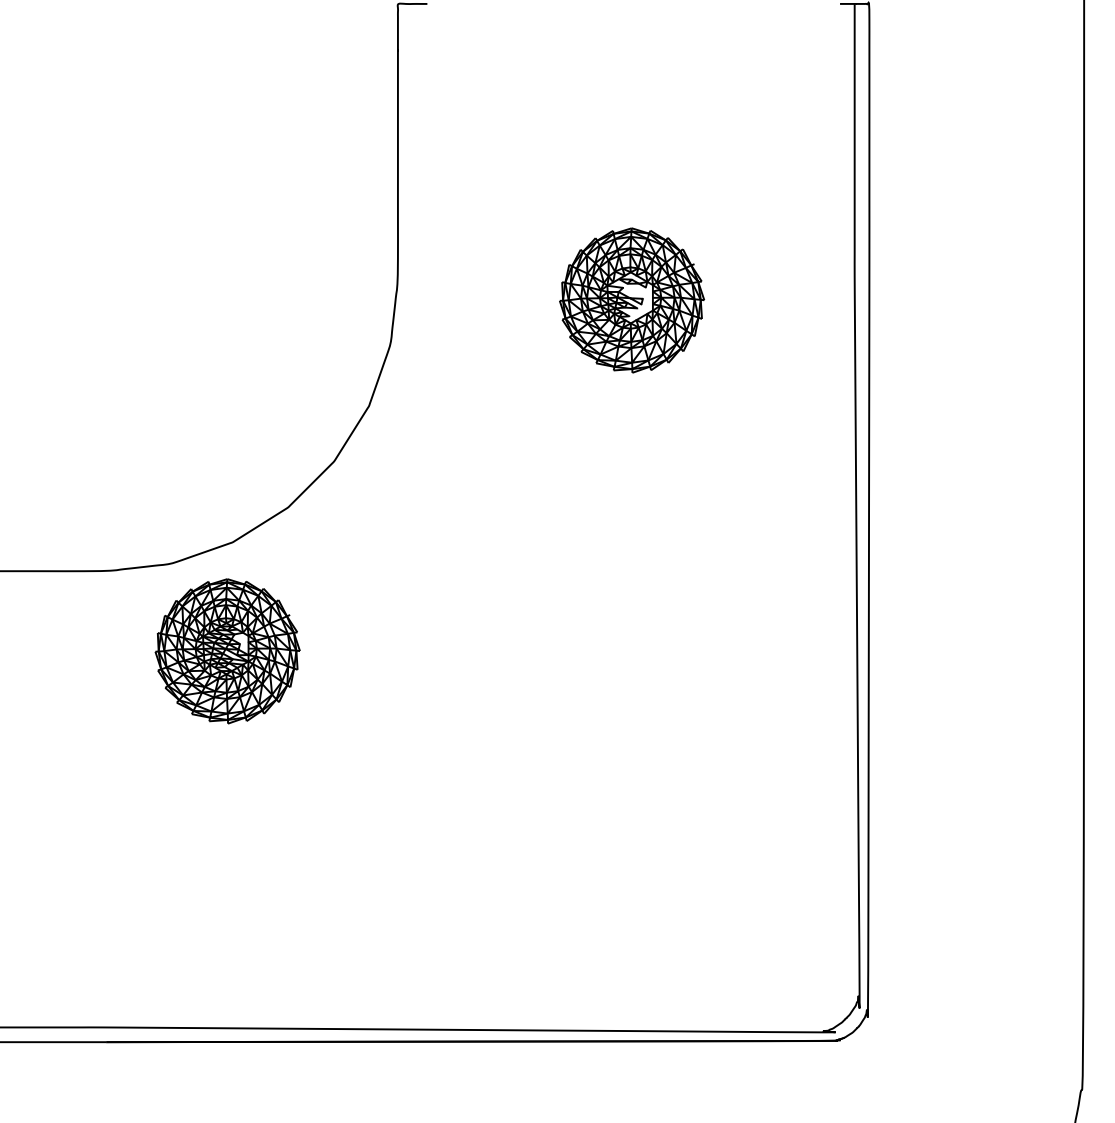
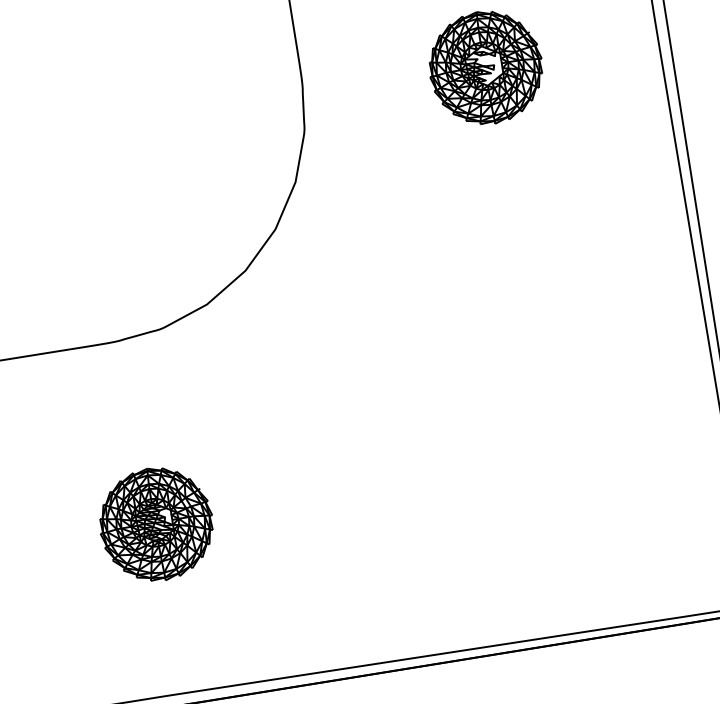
part: (227, 651) -> (156, 524), moved

